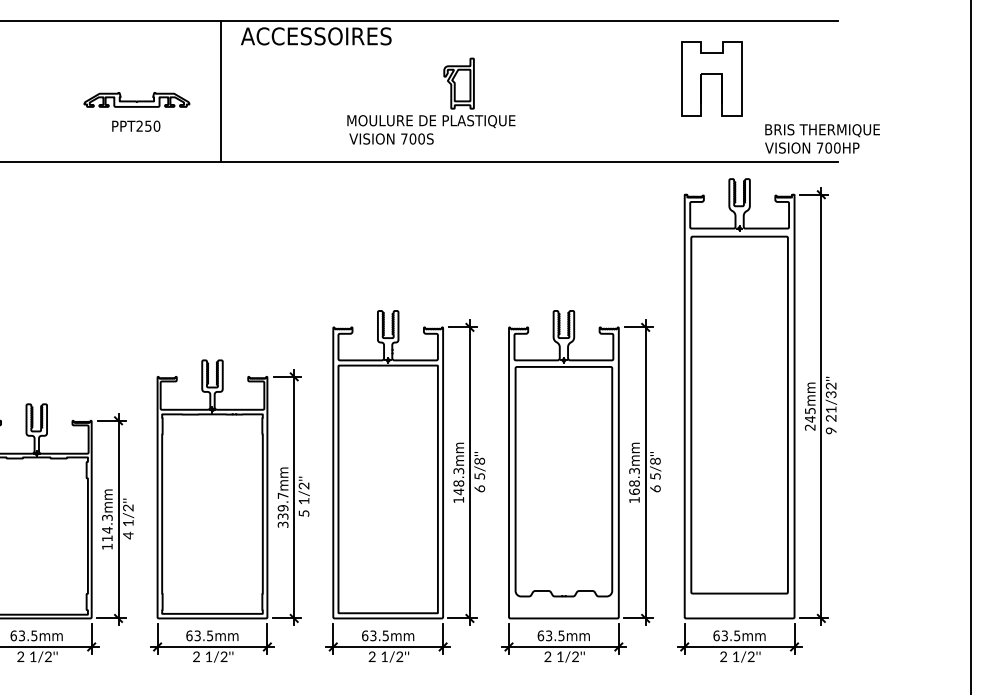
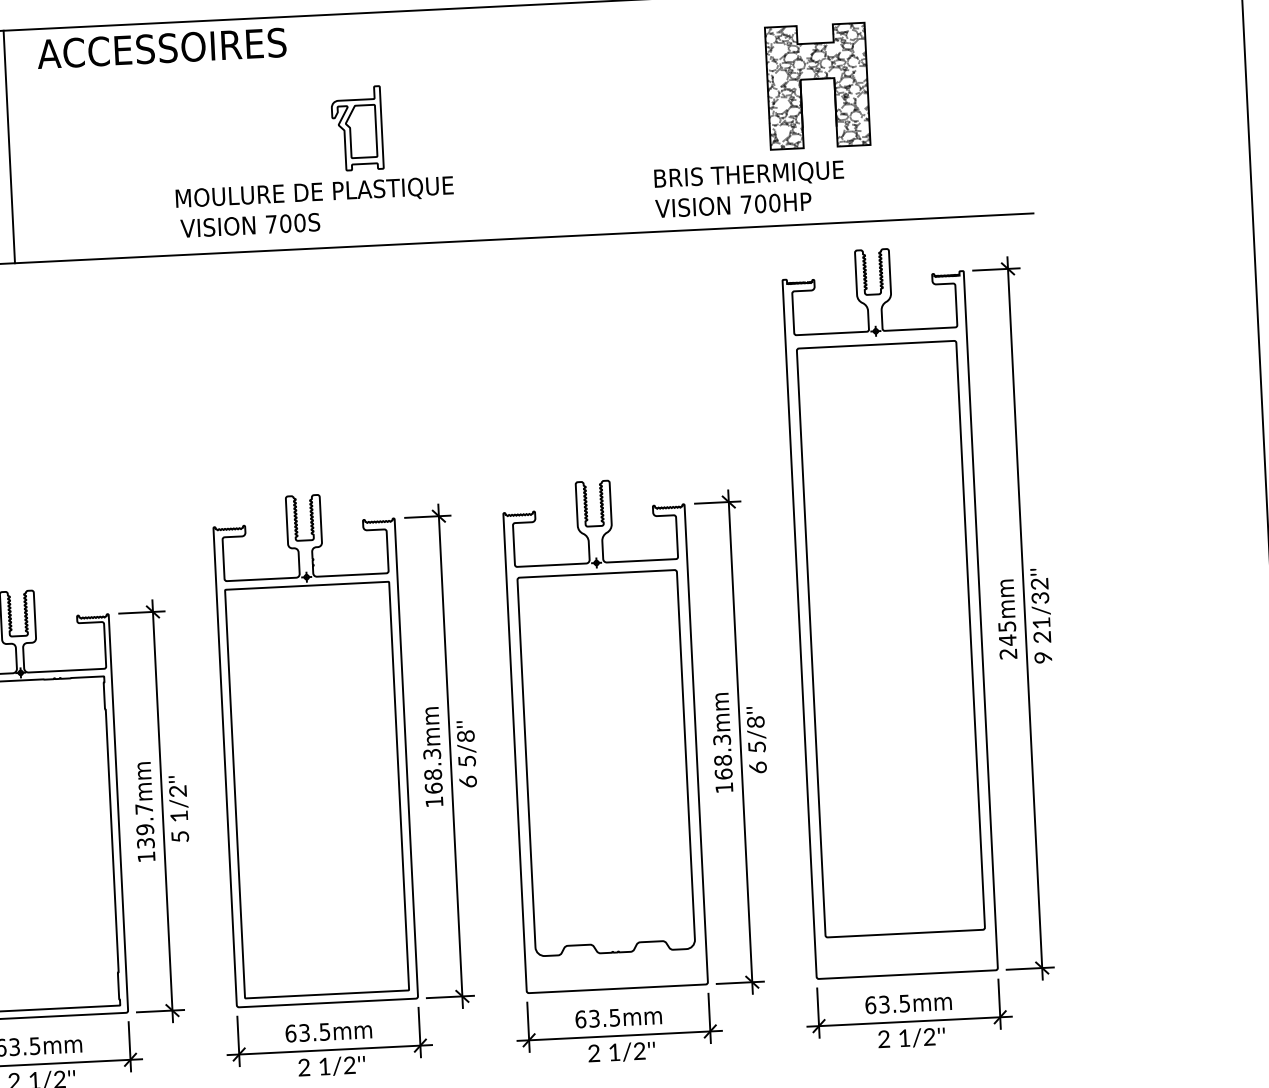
hatch: (711, 78) -> (817, 86), added
part: (431, 115) -> (314, 183), moved
text: (822, 138) -> (749, 188), moved
text: (458, 491) -> (433, 787), 148.3mm -> 168.3mm
text: (282, 524) -> (145, 856), 339.7mm -> 139.7mm

